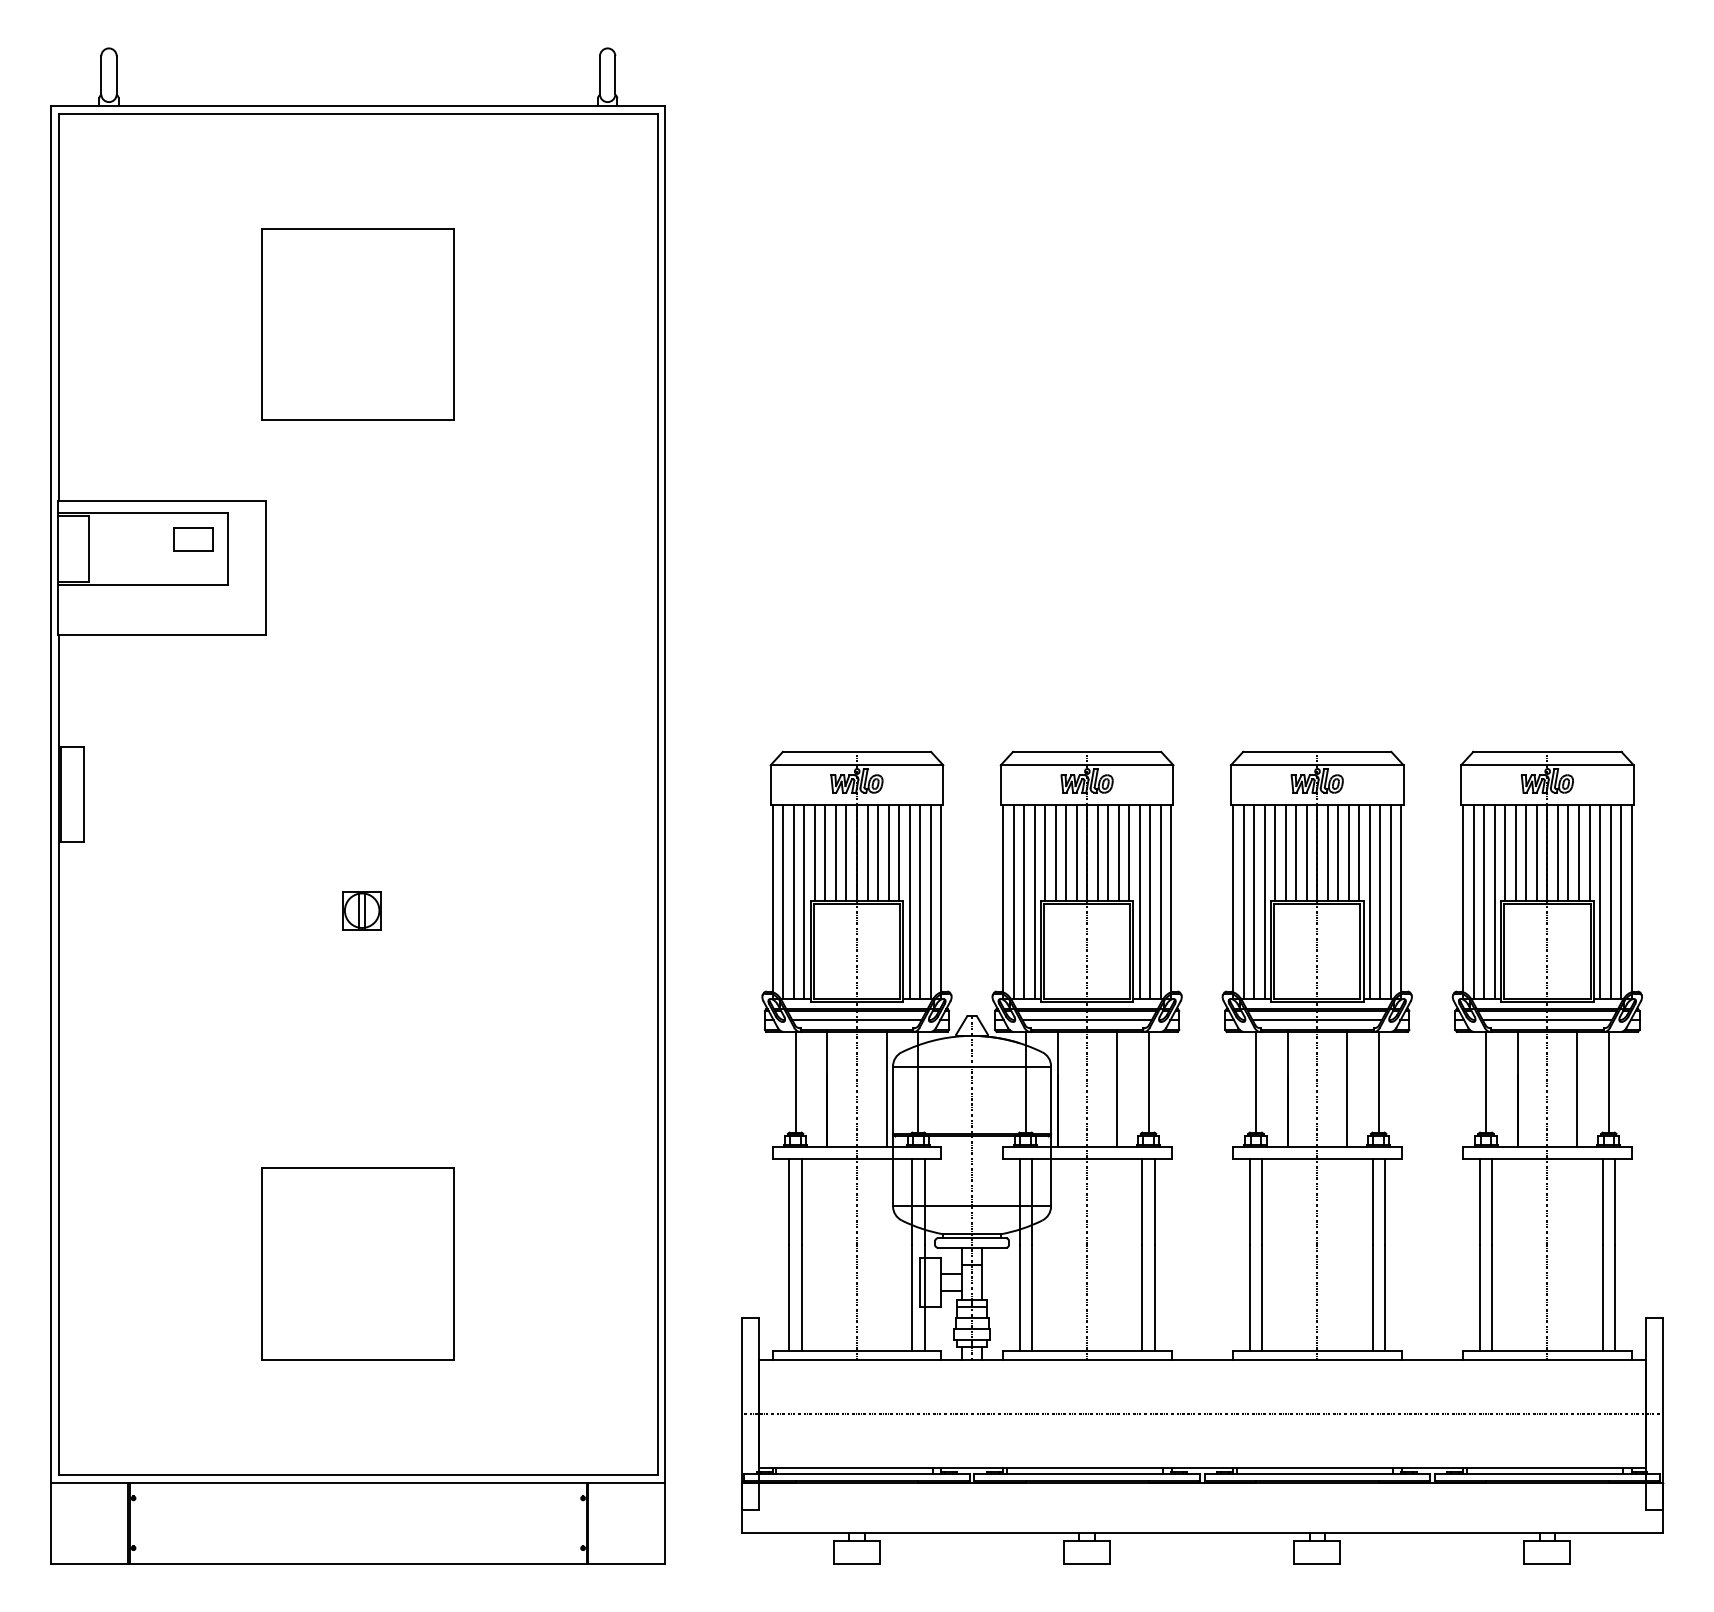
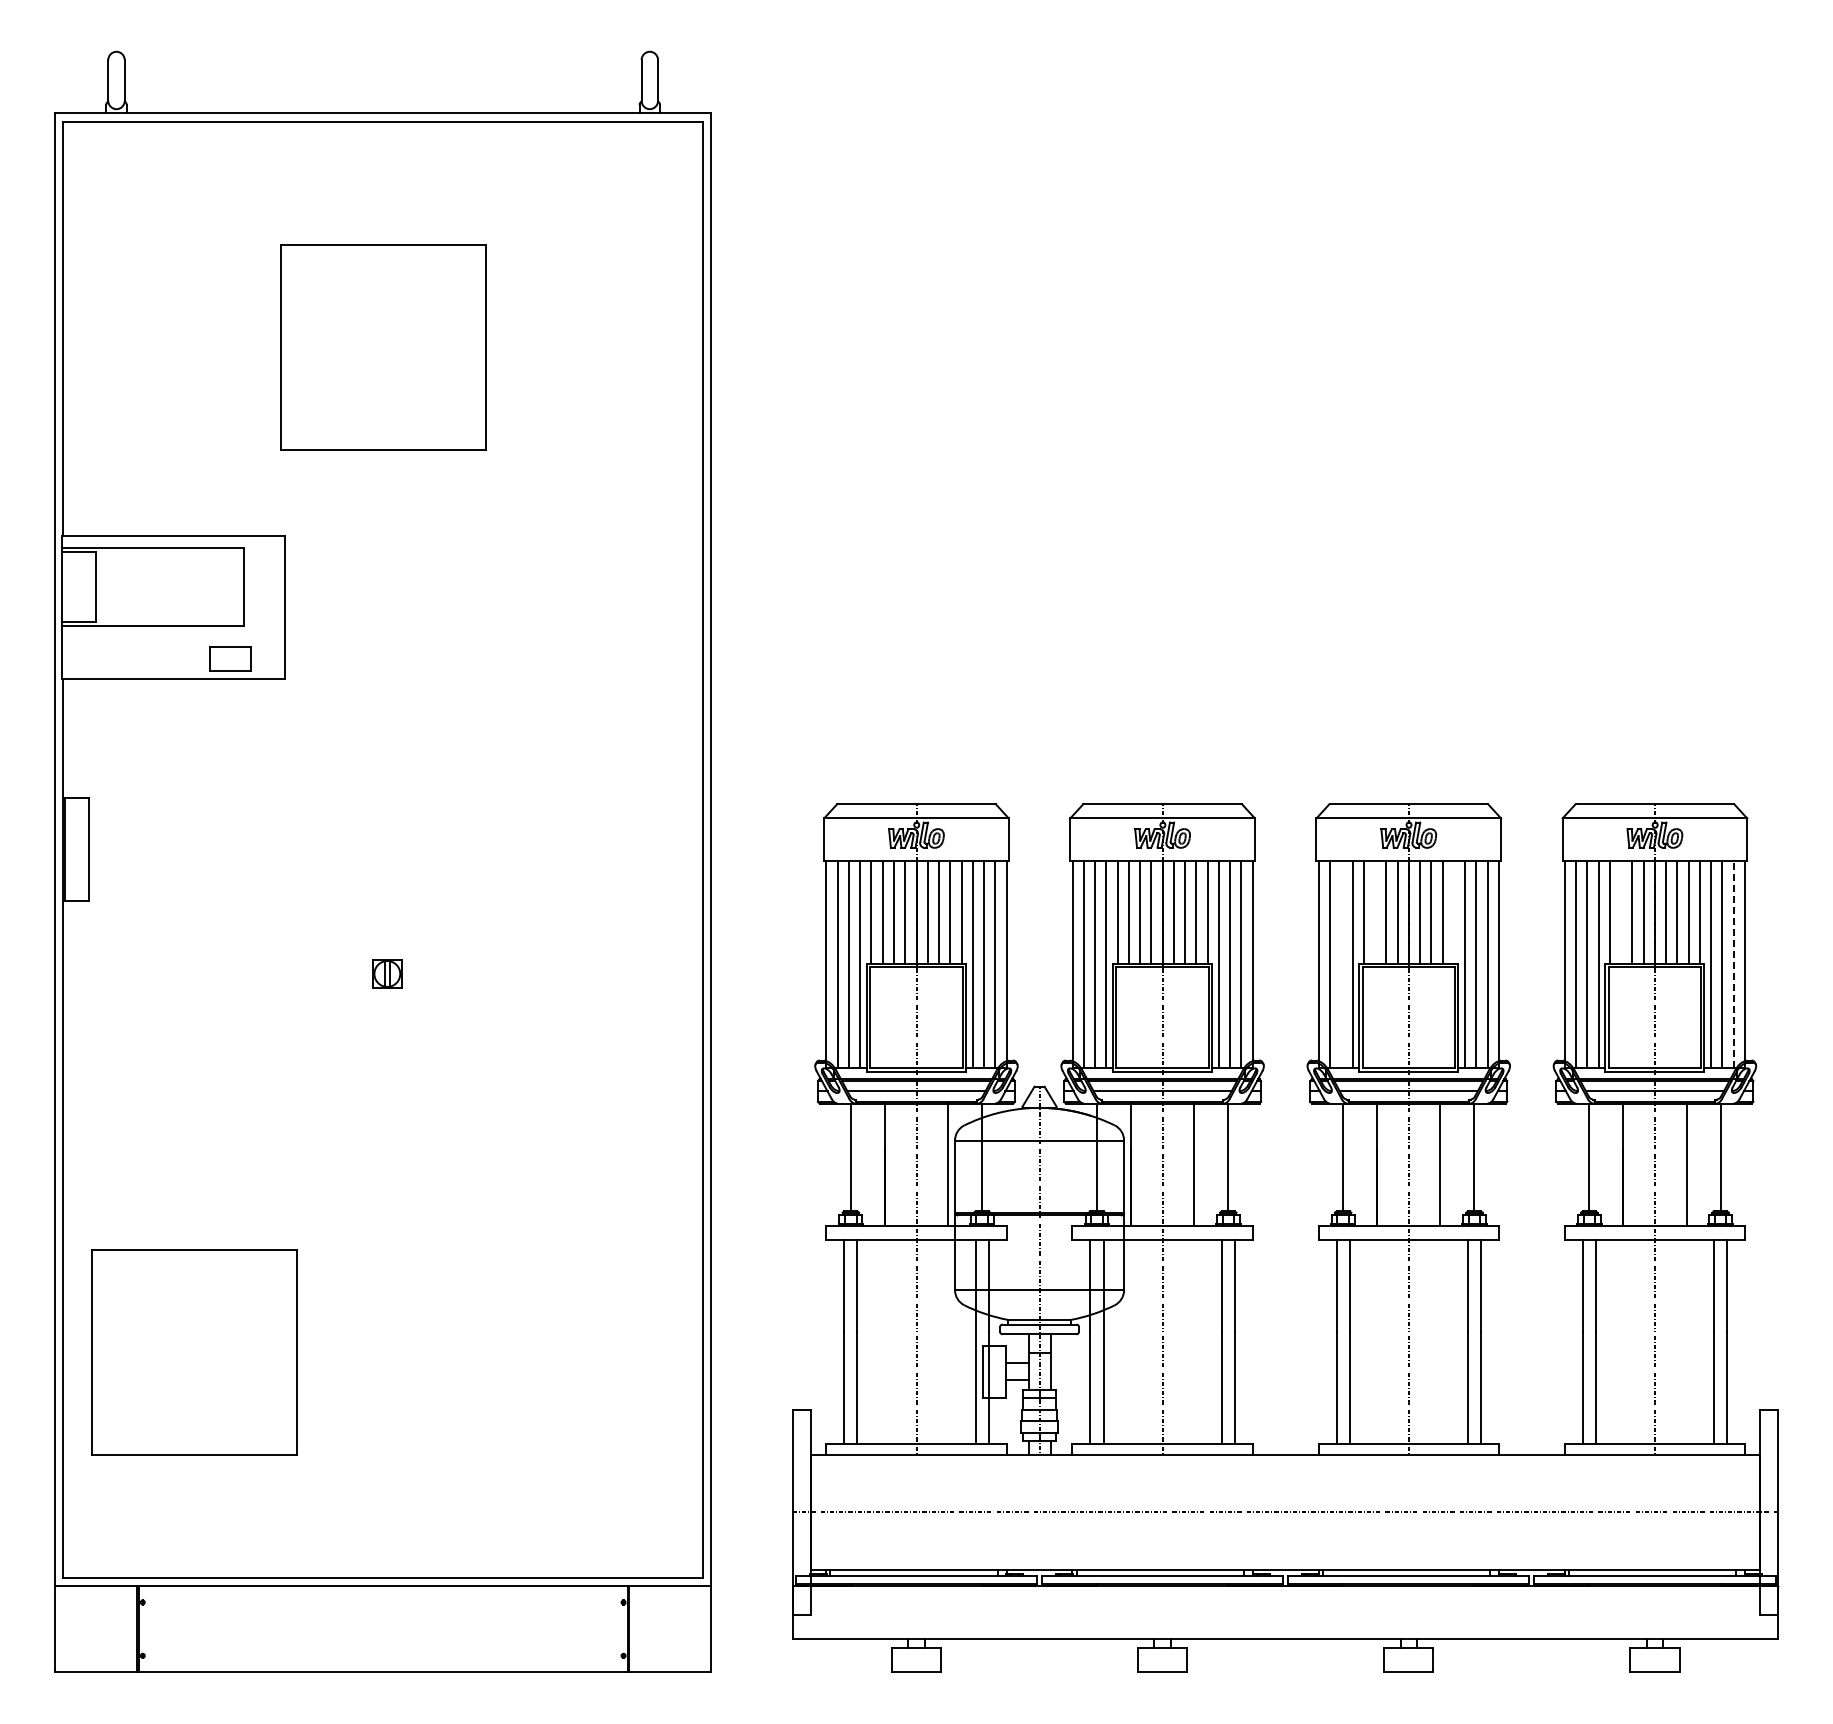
part: (193, 539) -> (230, 658), moved
line: (1285, 853) -> (1374, 912), removed
line: (1359, 853) -> (1453, 912), removed
line: (1516, 853) -> (1621, 912), removed
line: (1254, 901) -> (1341, 964), removed
line: (1620, 901) -> (1733, 964), solid -> dashed
part: (362, 910) -> (387, 973), size x0.7
part: (358, 1264) -> (194, 1352), moved

